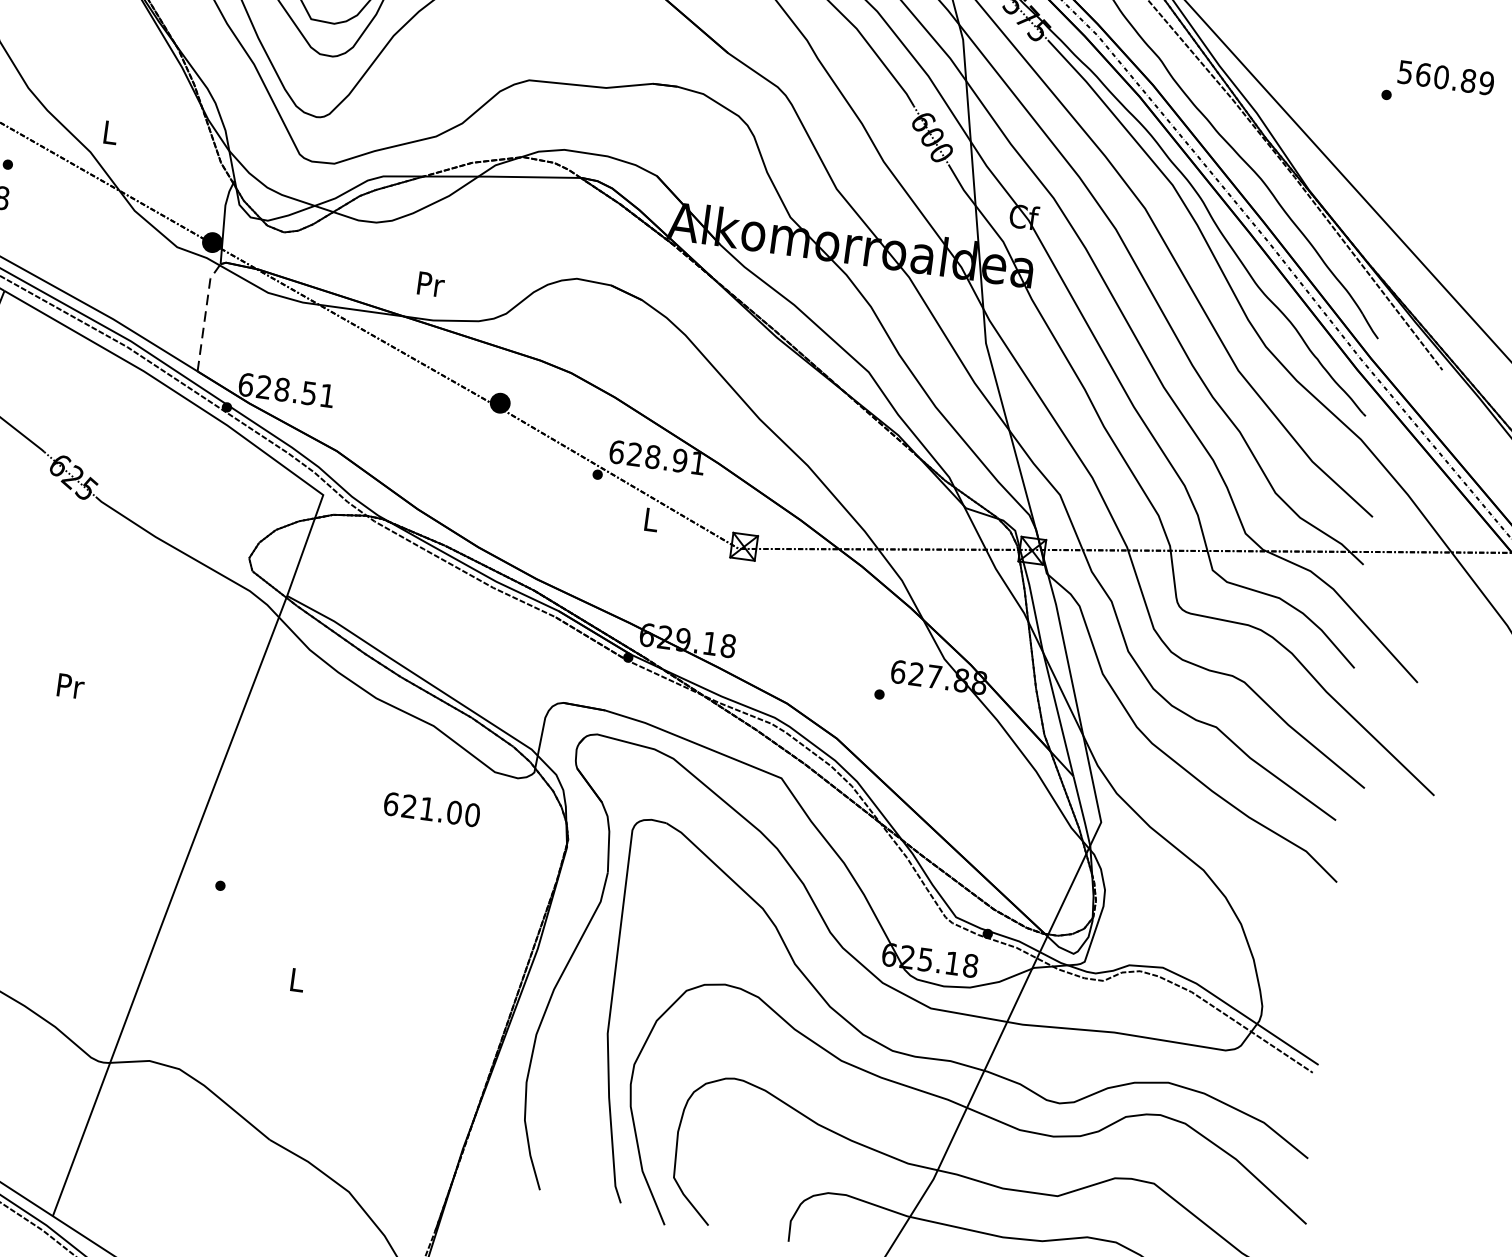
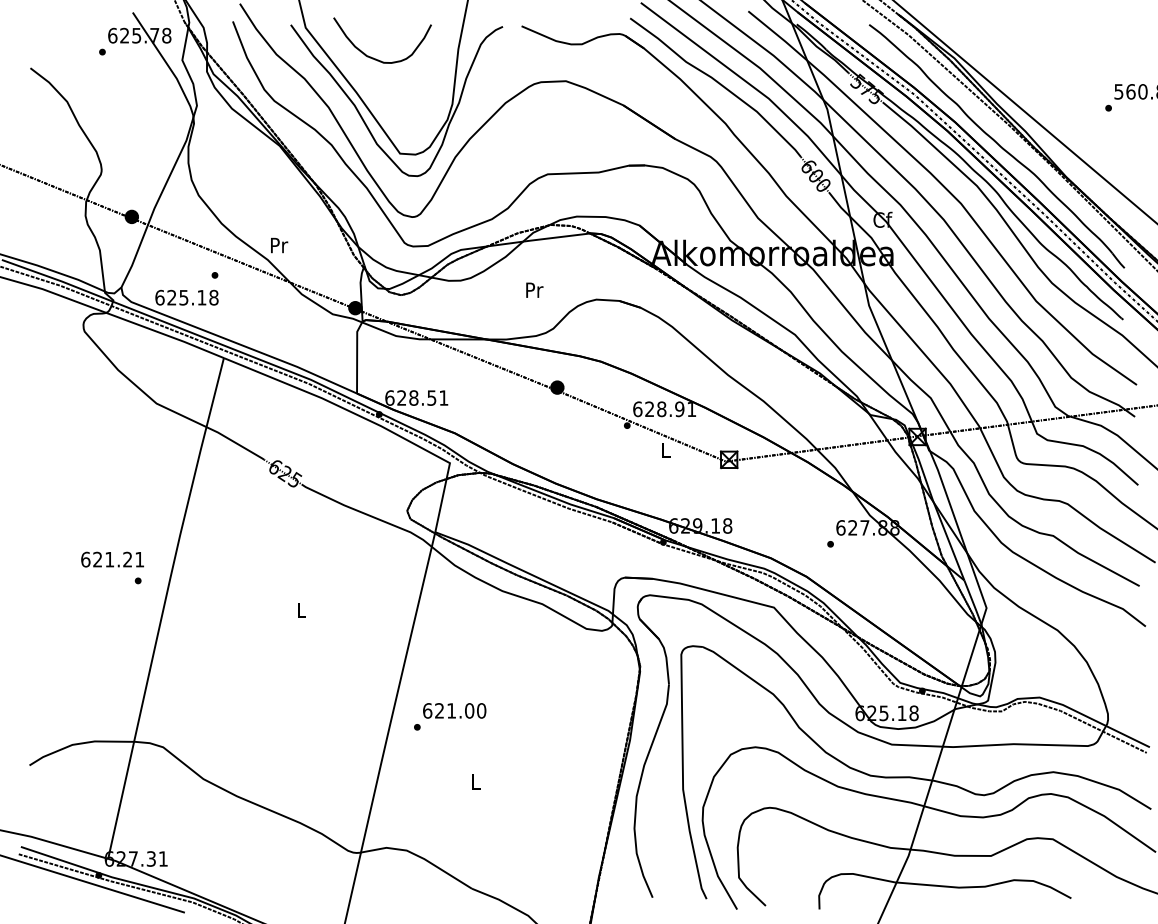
text: (111, 132) -> (279, 245), L -> Pr
text: (430, 283) -> (534, 289), moved
line: (206, 314) -> (357, 355), dashed -> solid
text: (70, 685) -> (301, 609), Pr -> L
text: (431, 809) -> (454, 710), moved

